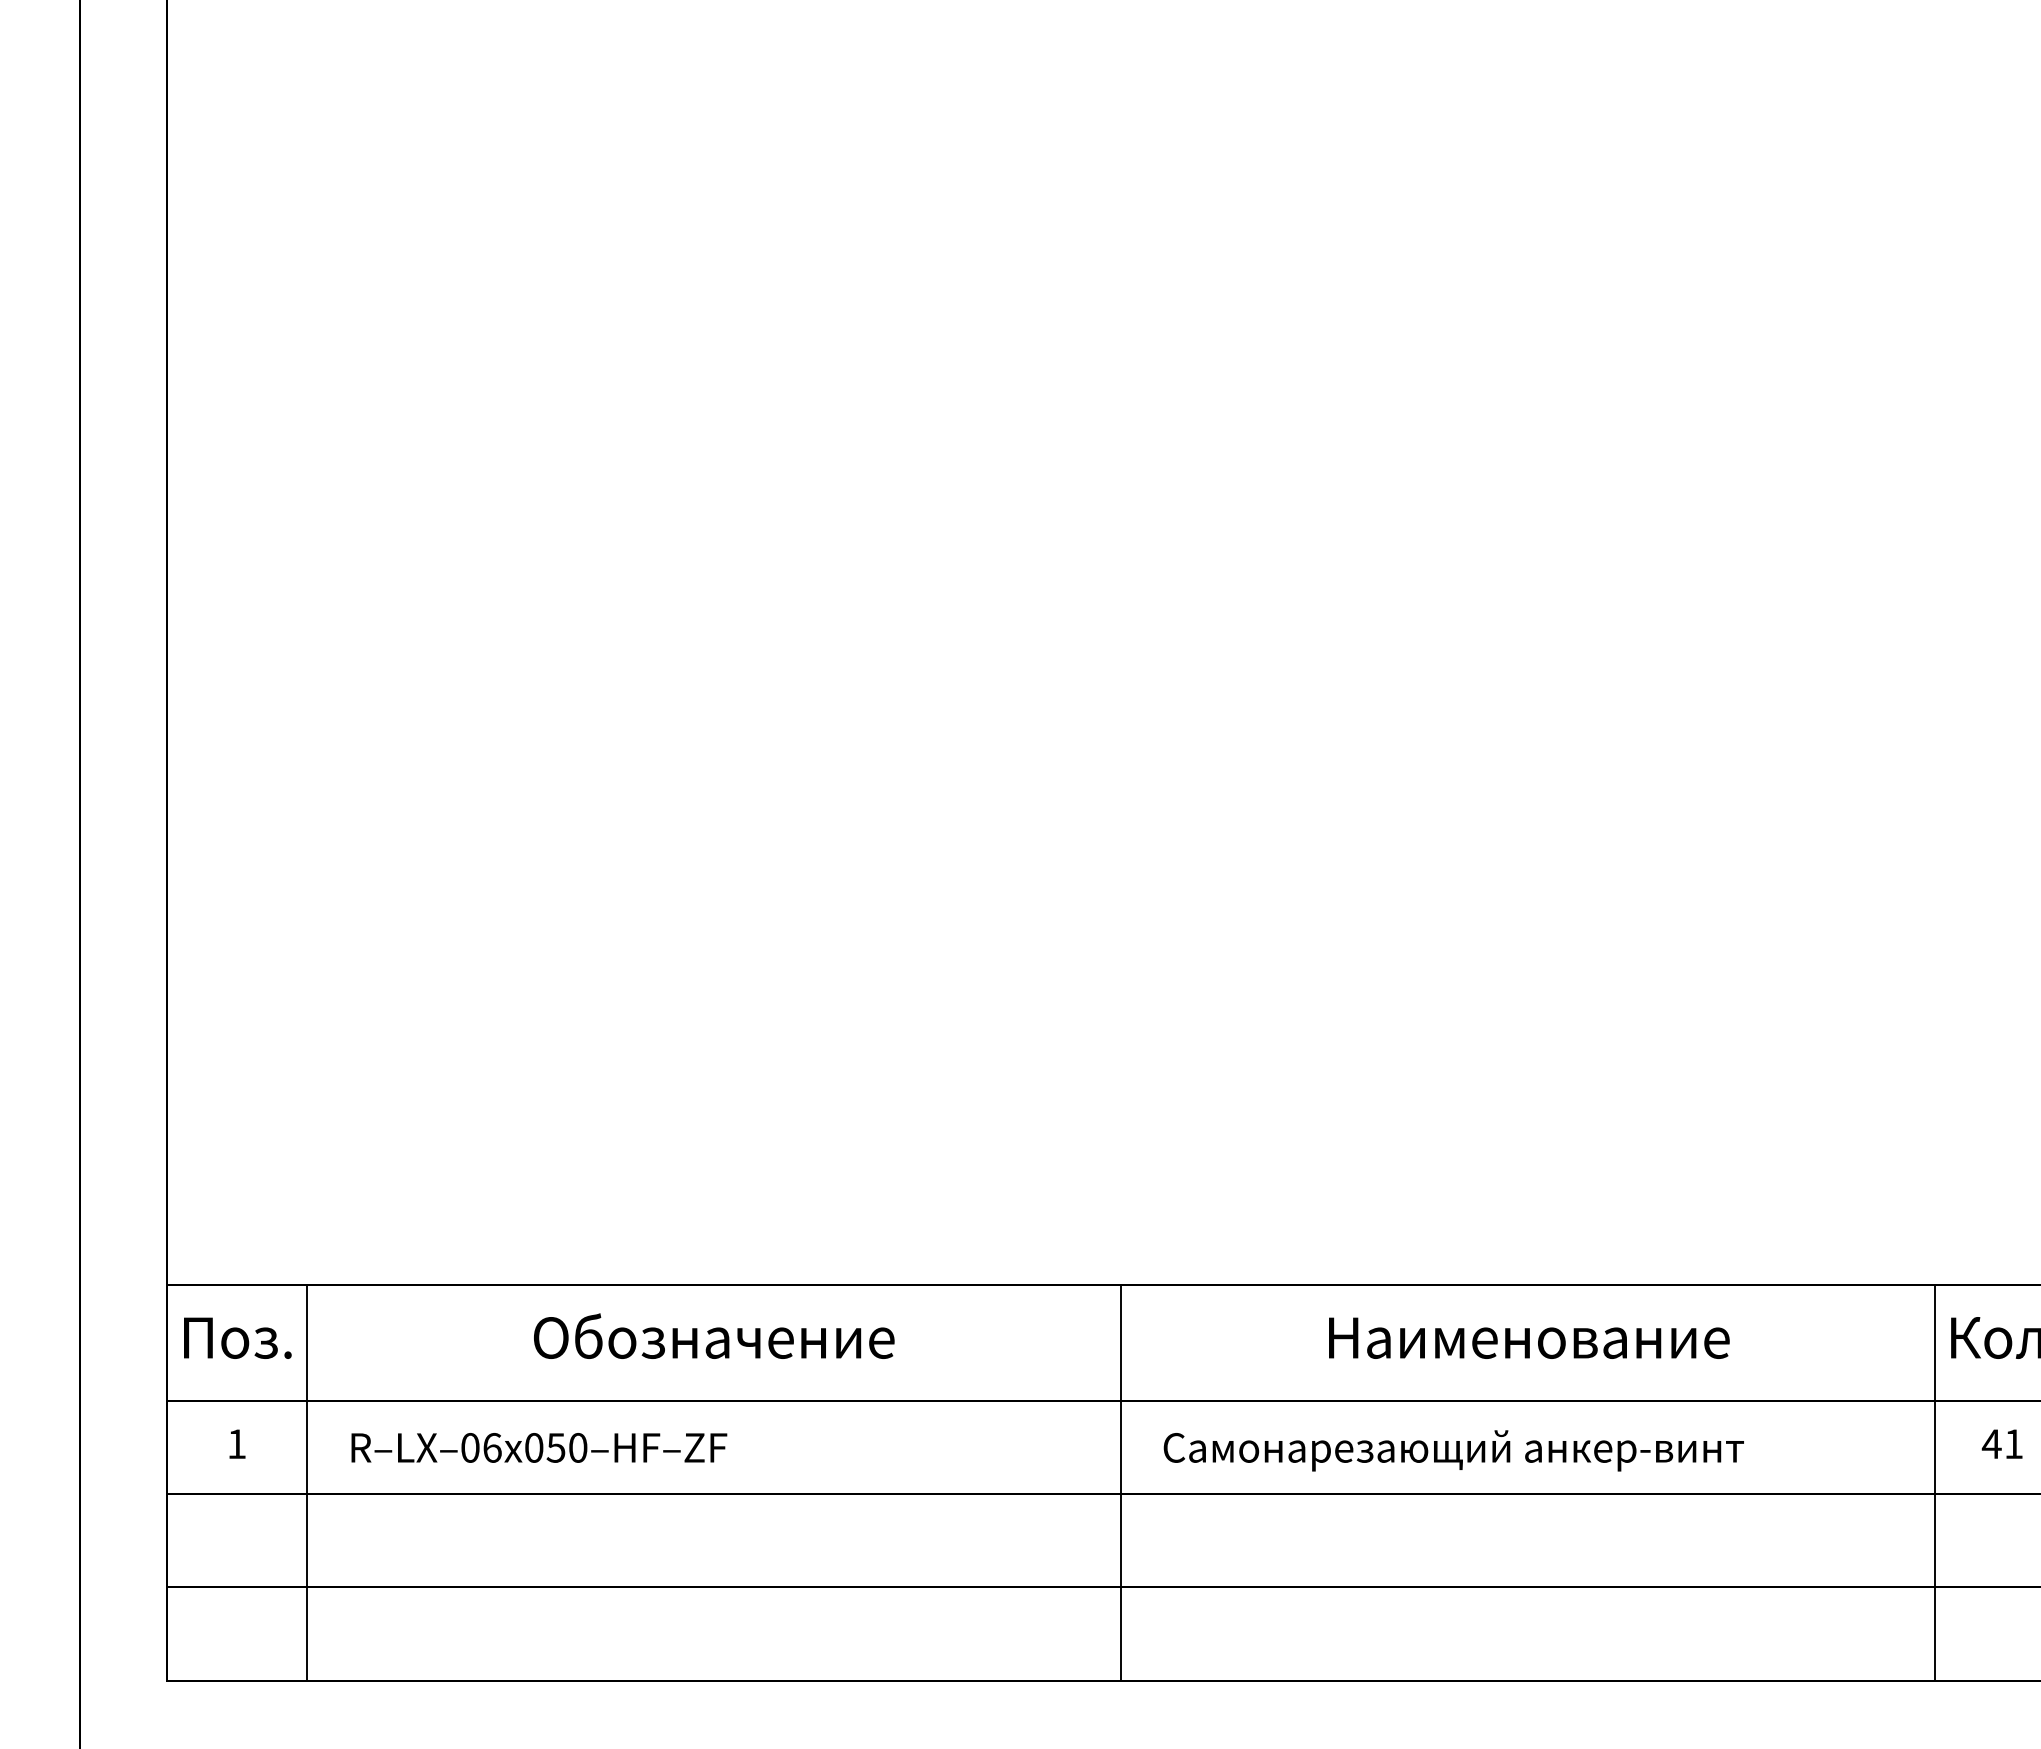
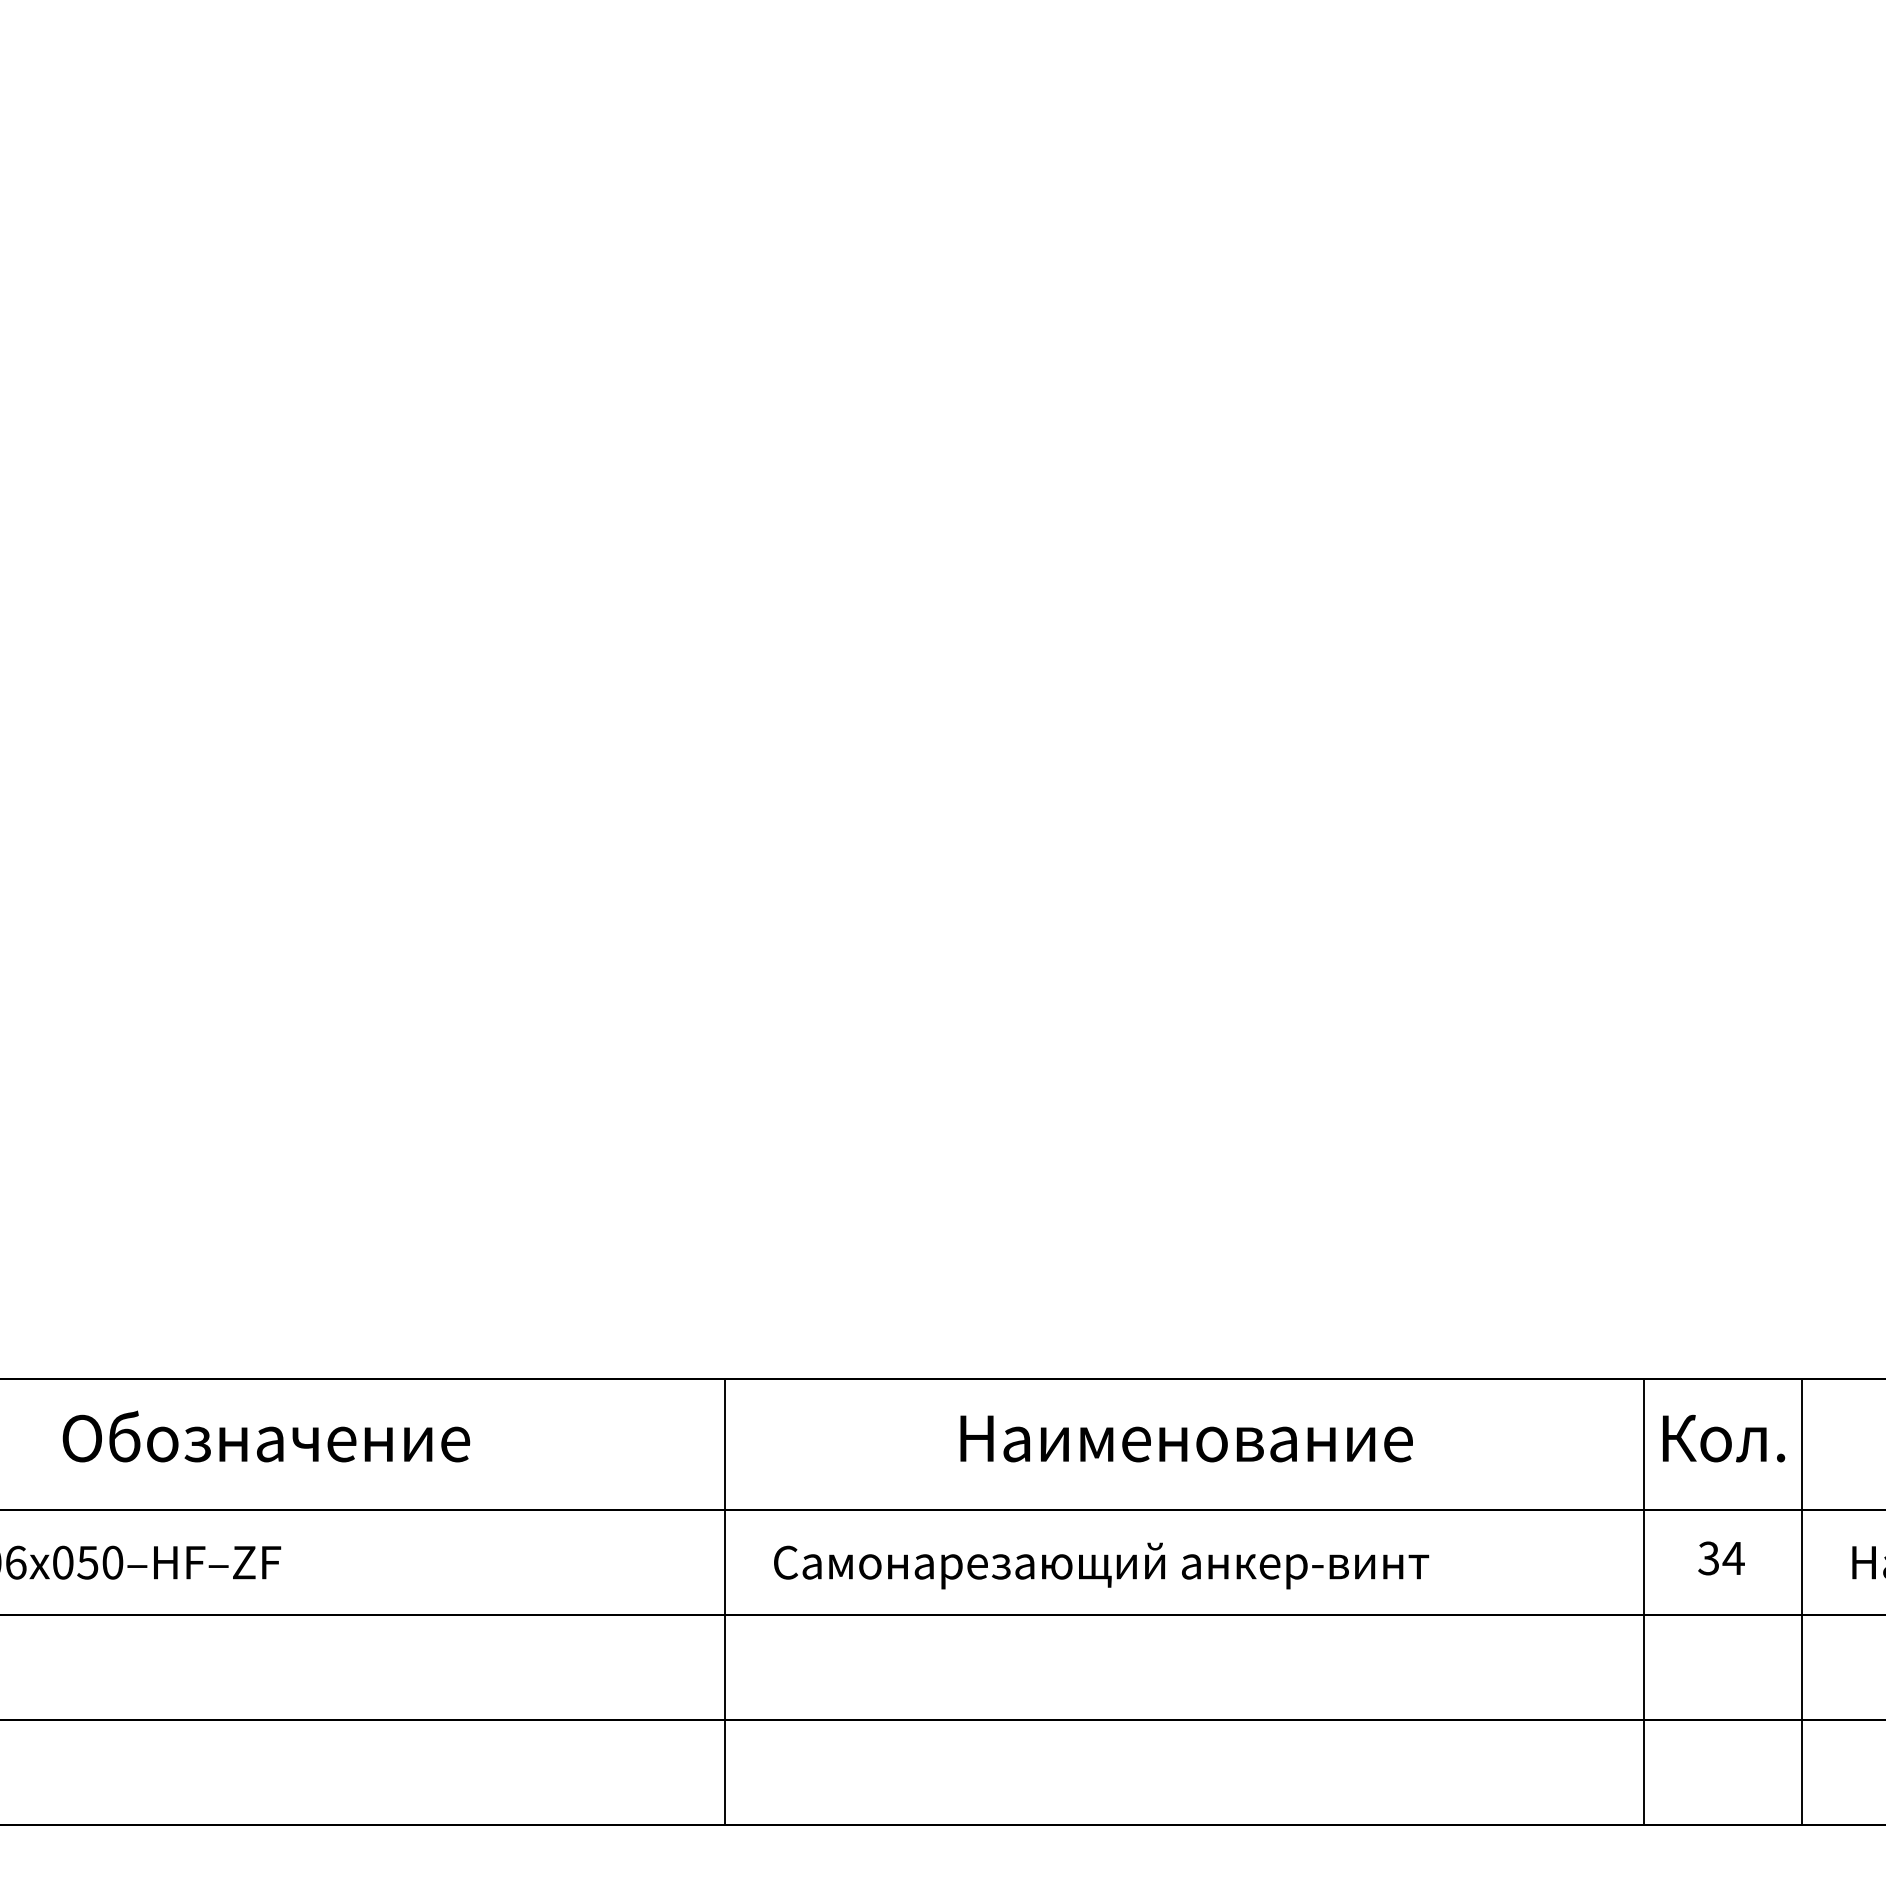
text: (2002, 1444) -> (1720, 1558), 41 -> 34

